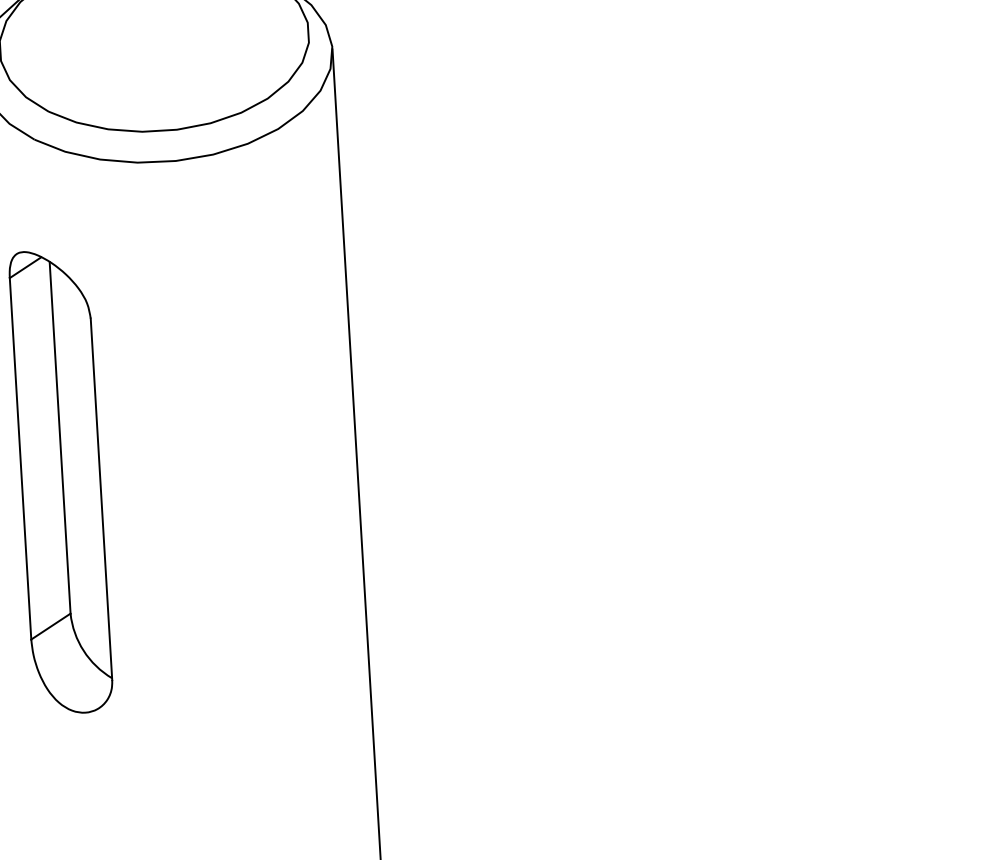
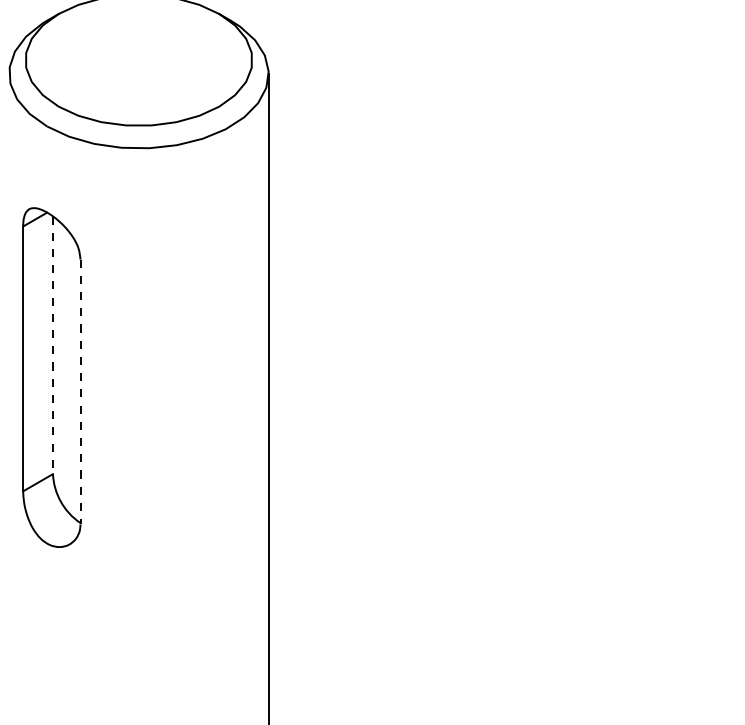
line: (59, 438) -> (52, 345), solid -> dashed
line: (101, 499) -> (80, 392), solid -> dashed

